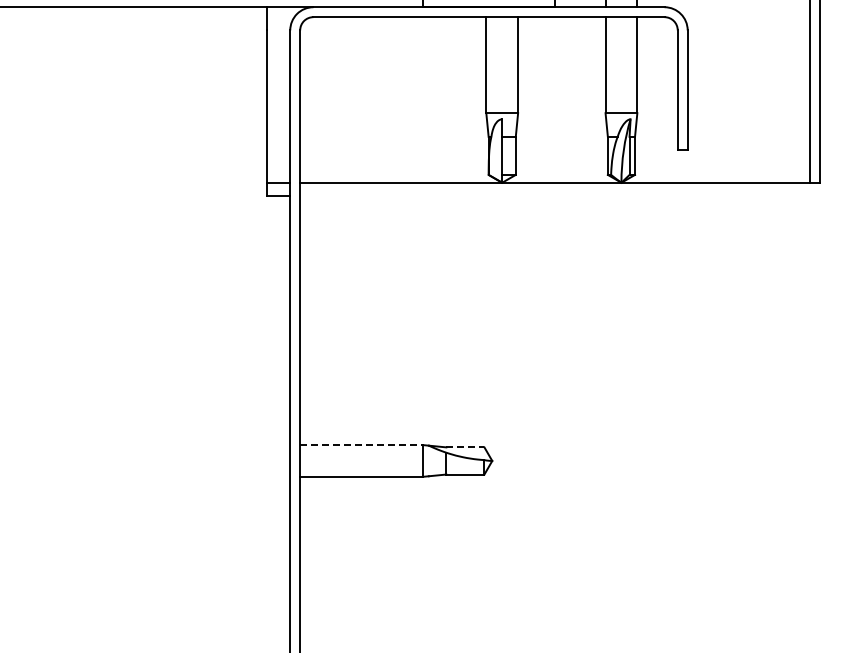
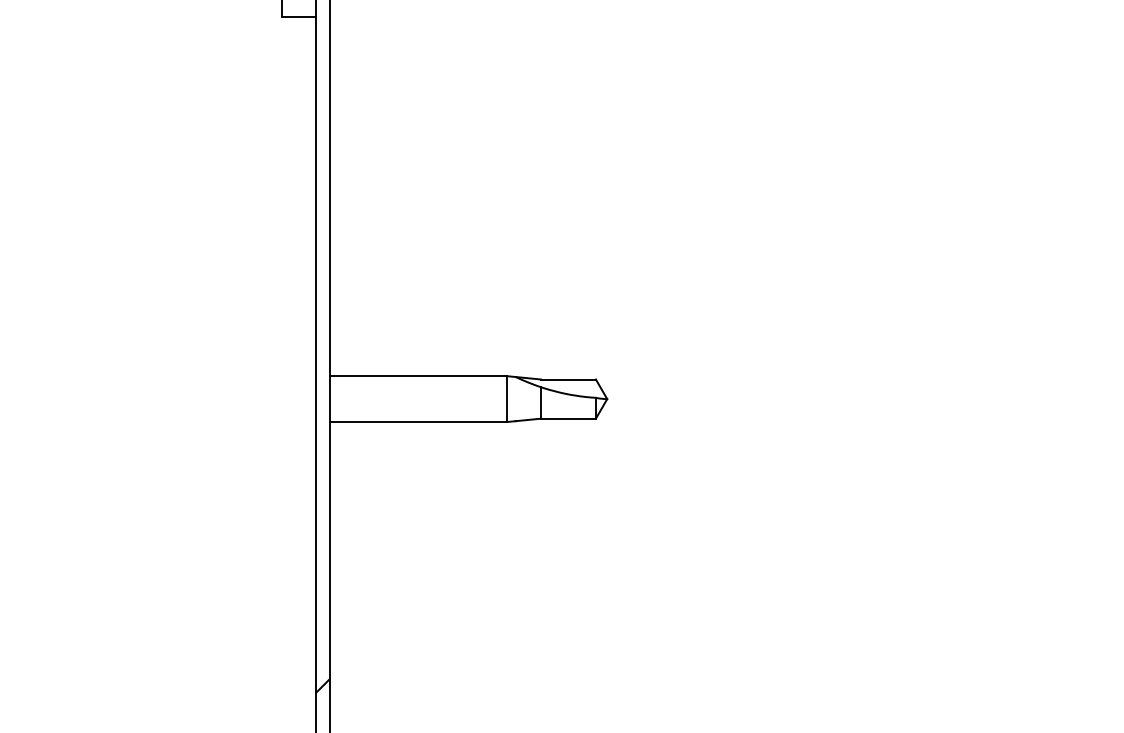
line: (361, 445) -> (418, 376), dashed -> solid
line: (465, 447) -> (568, 379), dashed -> solid

